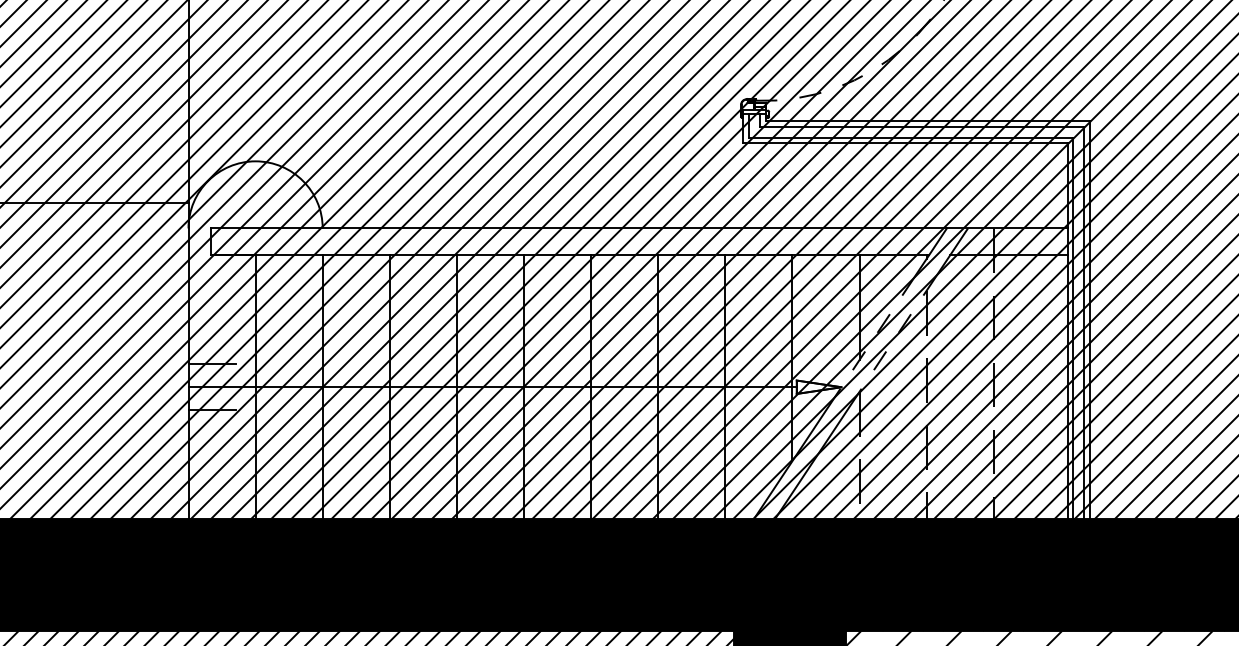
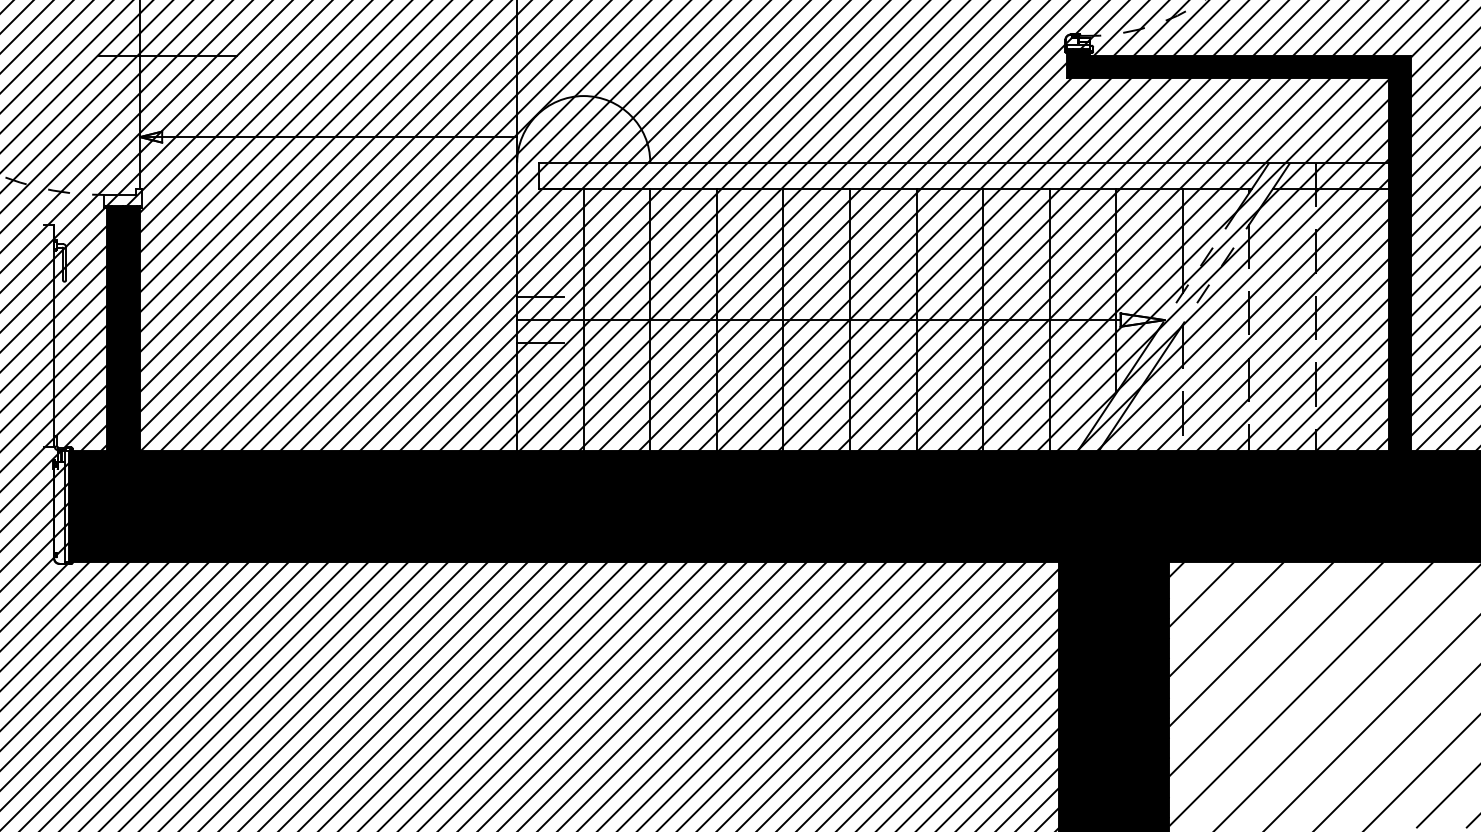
fill: (916, 317) -> (1239, 250), added

